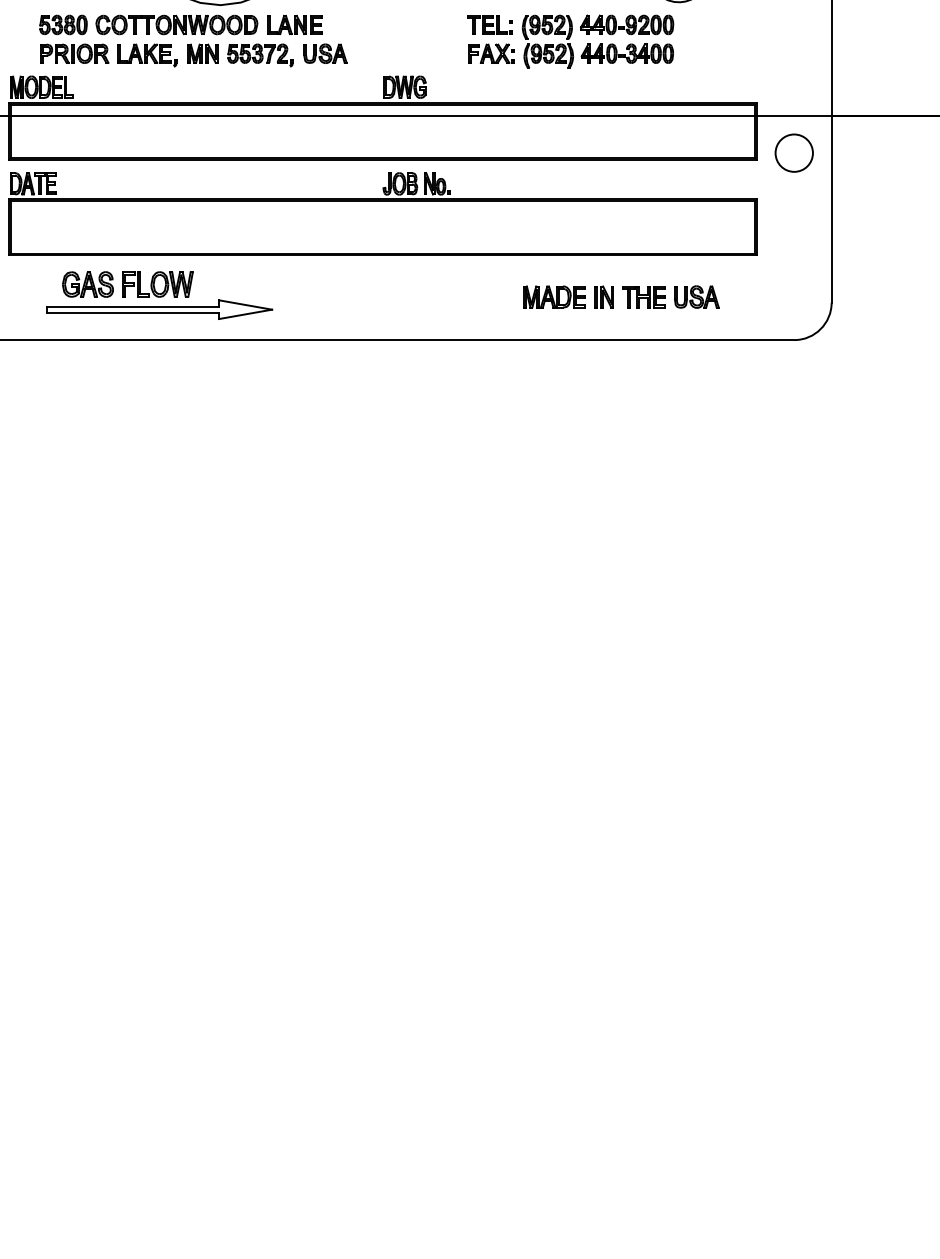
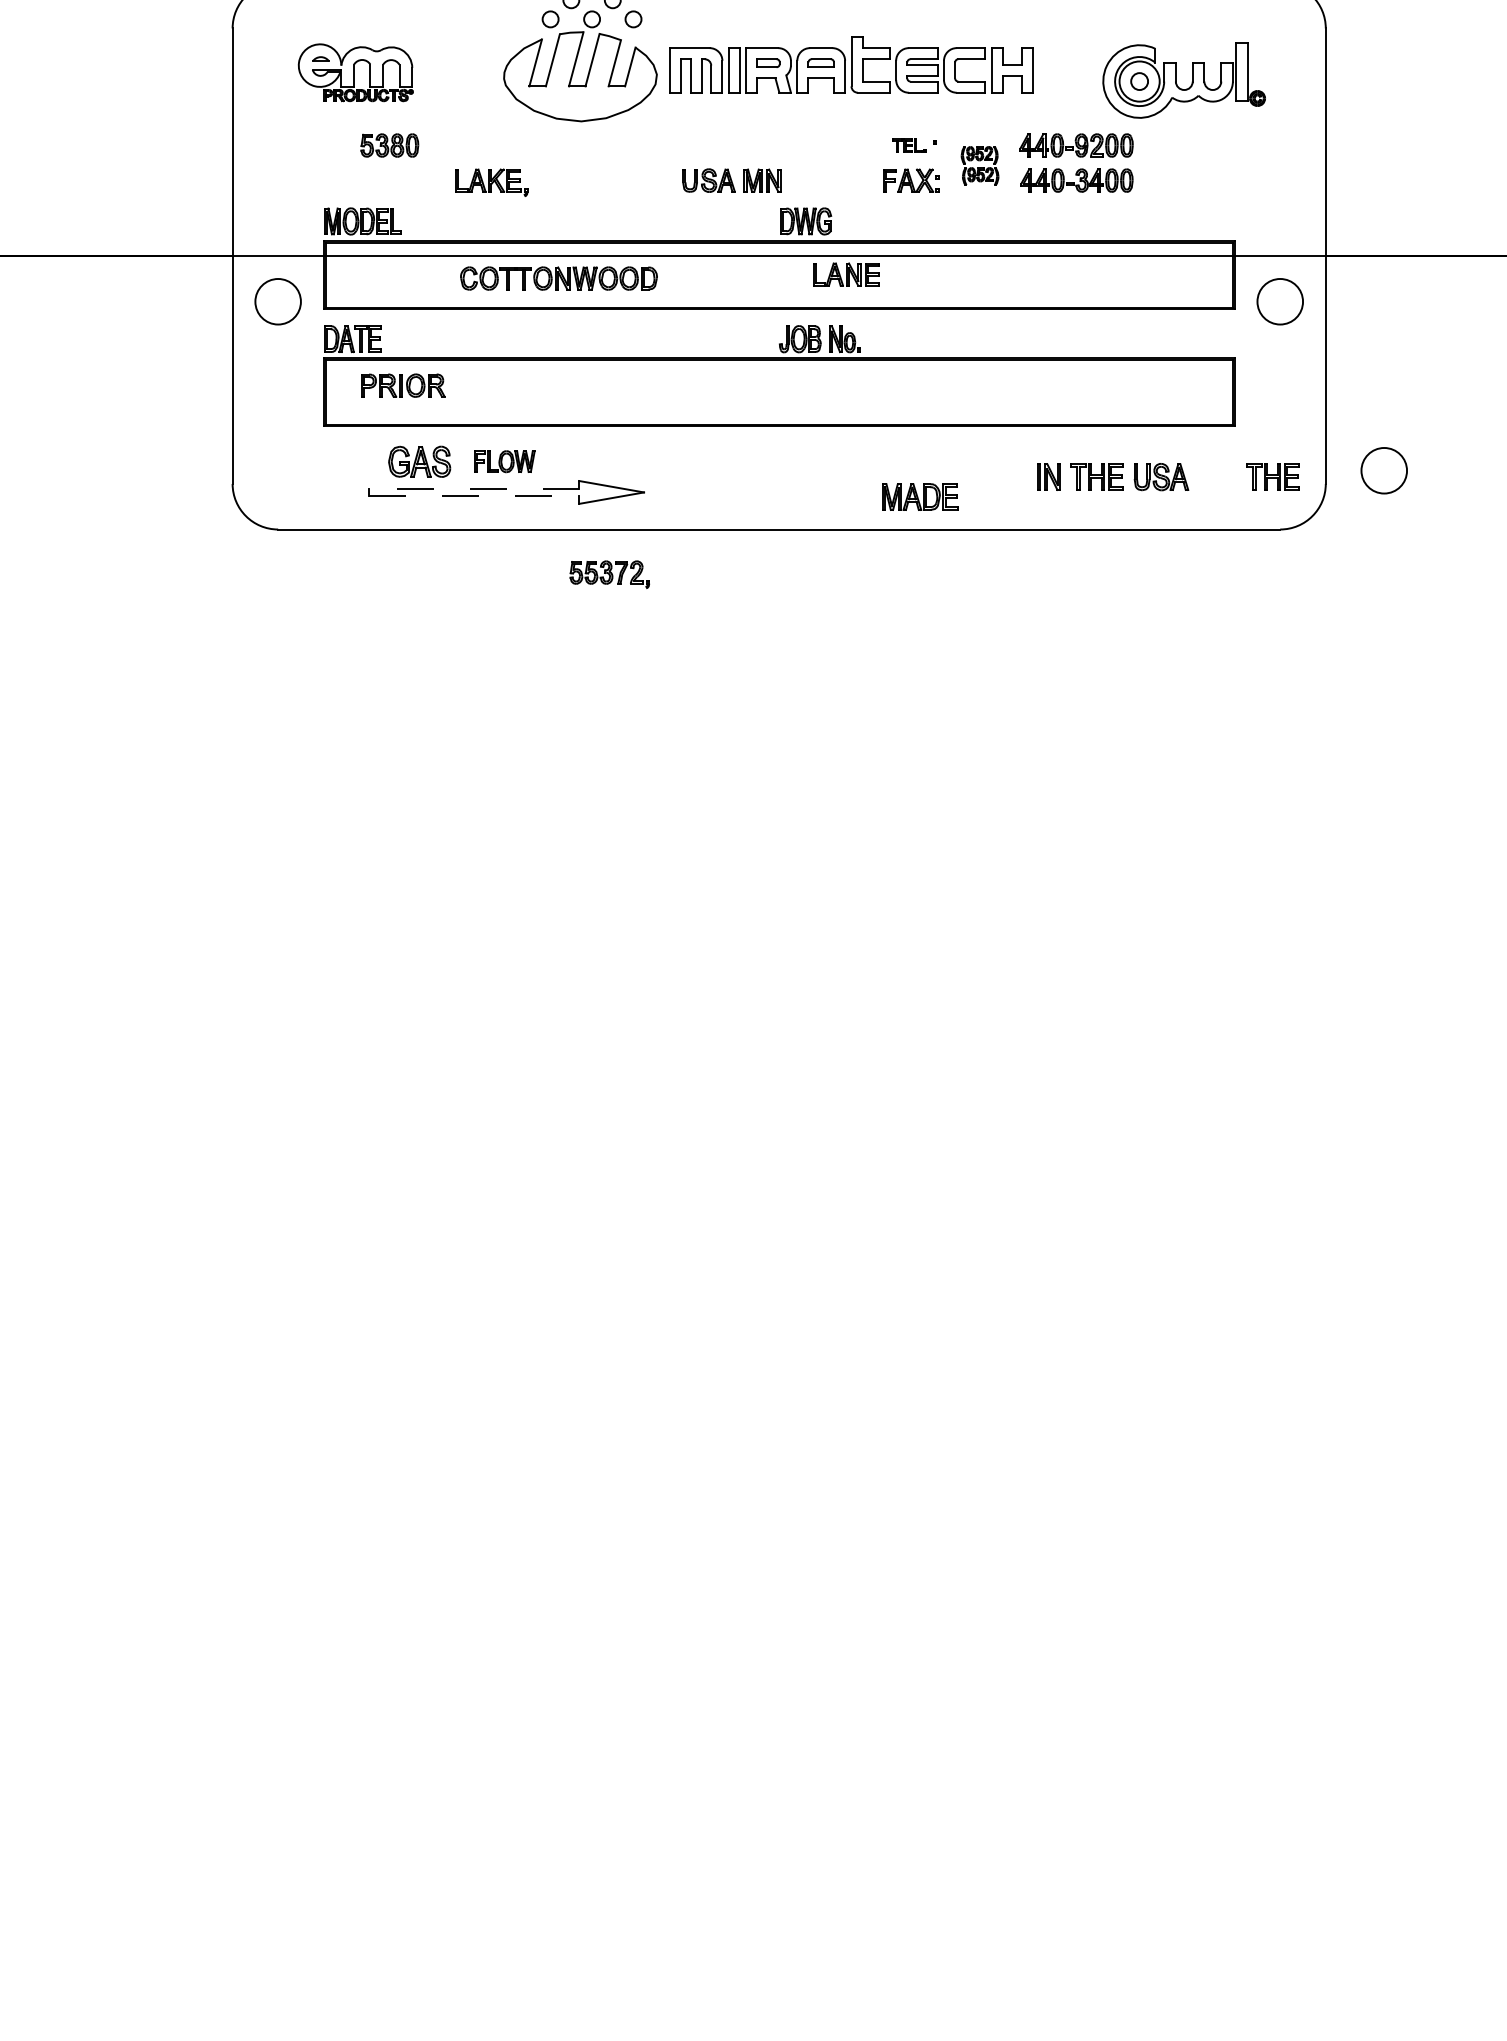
part: (176, 24) -> (558, 278), moved
part: (294, 24) -> (846, 274), moved
part: (490, 24) -> (909, 145), size x0.6
part: (547, 41) -> (979, 165), size x0.6
part: (74, 53) -> (403, 385), moved
part: (202, 53) -> (762, 180), moved
part: (260, 55) -> (609, 574), moved
part: (157, 284) -> (504, 461), size x0.7
circle: (879, 291) -> (1383, 470), added
part: (554, 296) -> (920, 496), moved
part: (787, 296) -> (1272, 476), added
line: (132, 306) -> (474, 488), solid -> dashed
line: (132, 313) -> (474, 496), solid -> dashed

